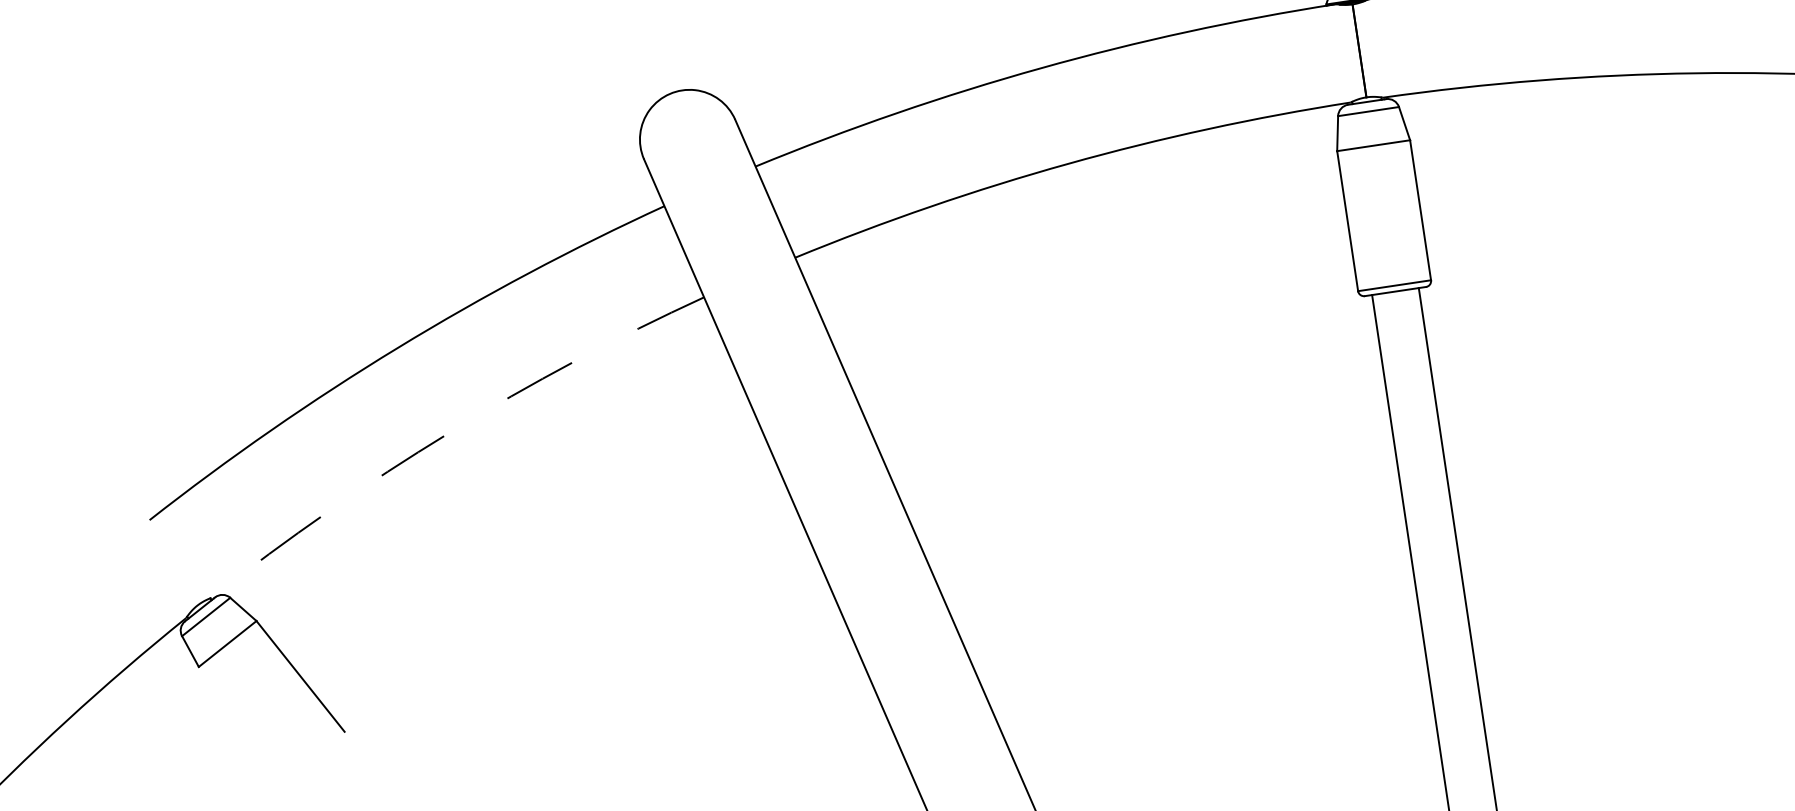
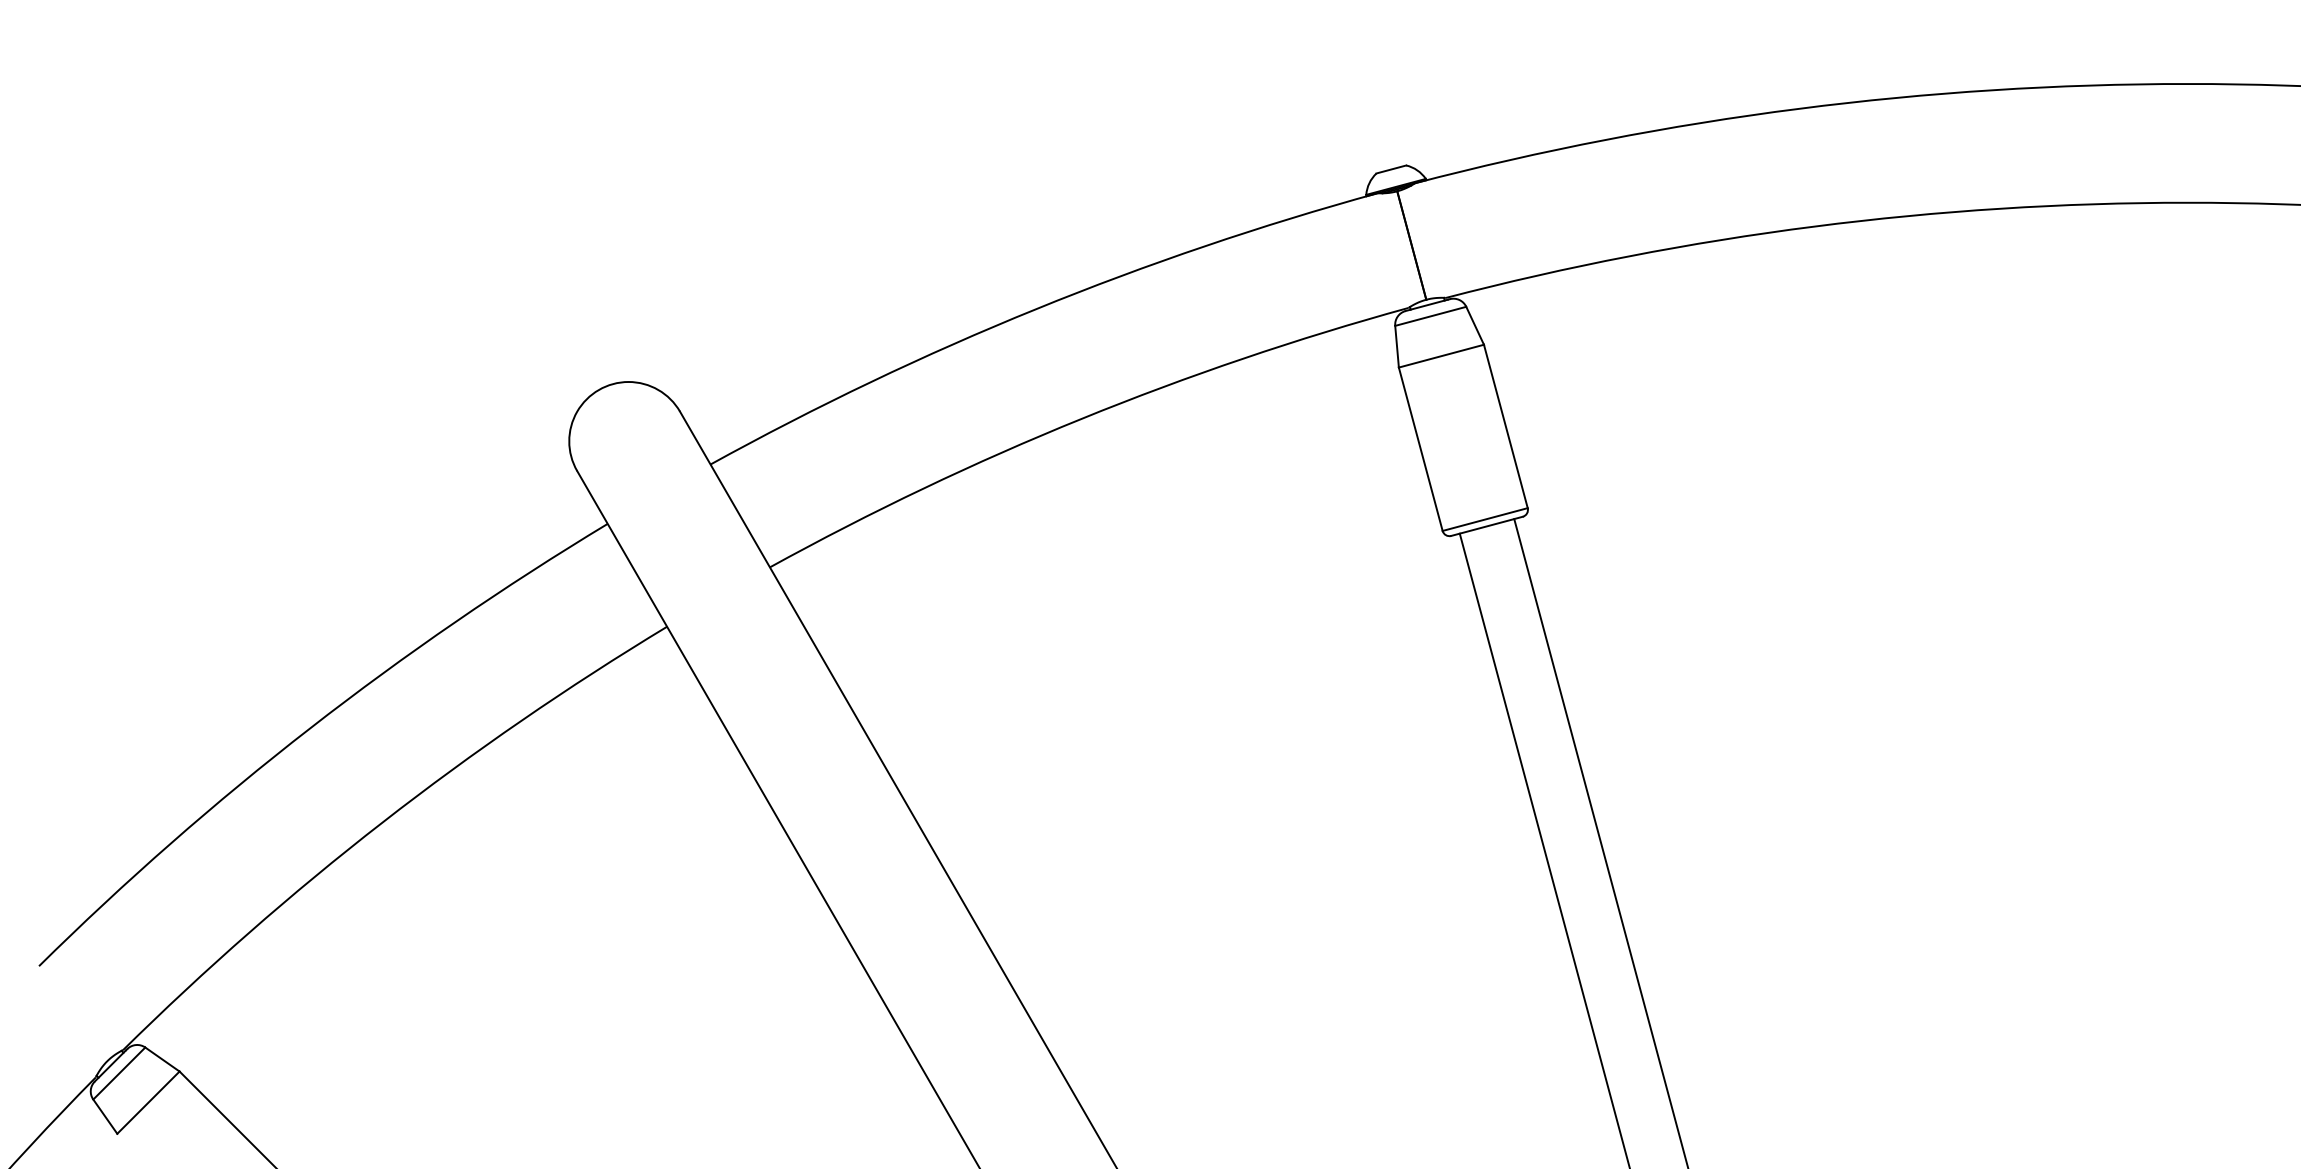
arc: (448, 433) -> (382, 822), dashed -> solid

